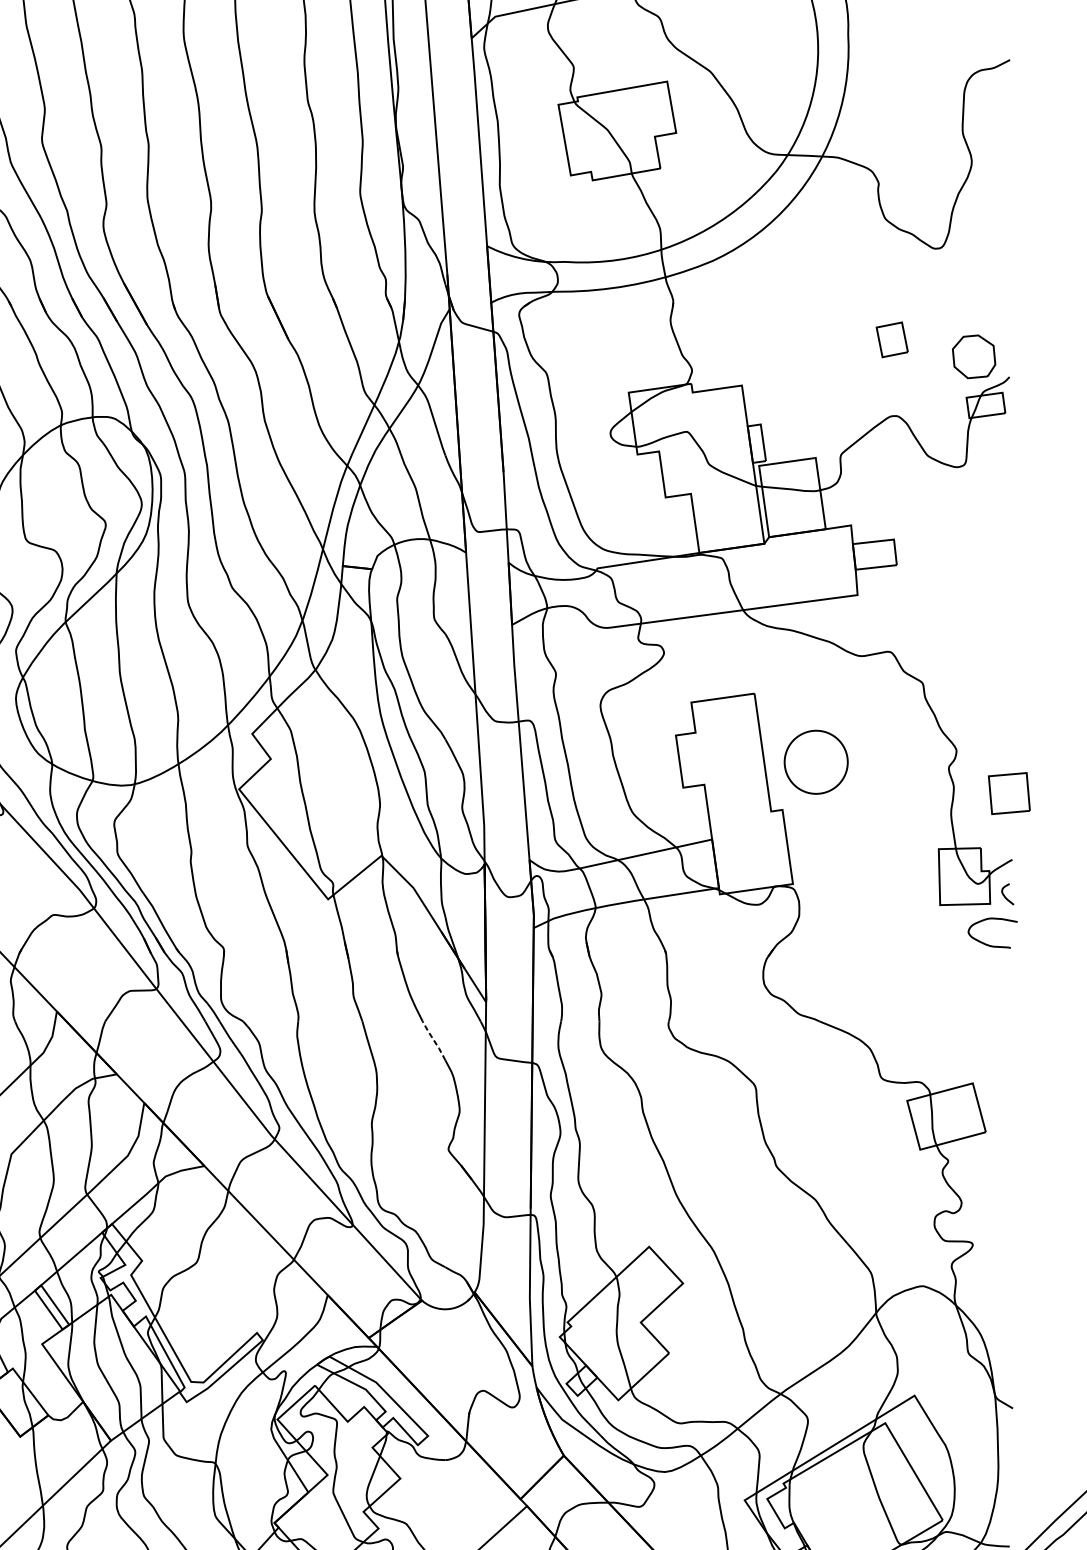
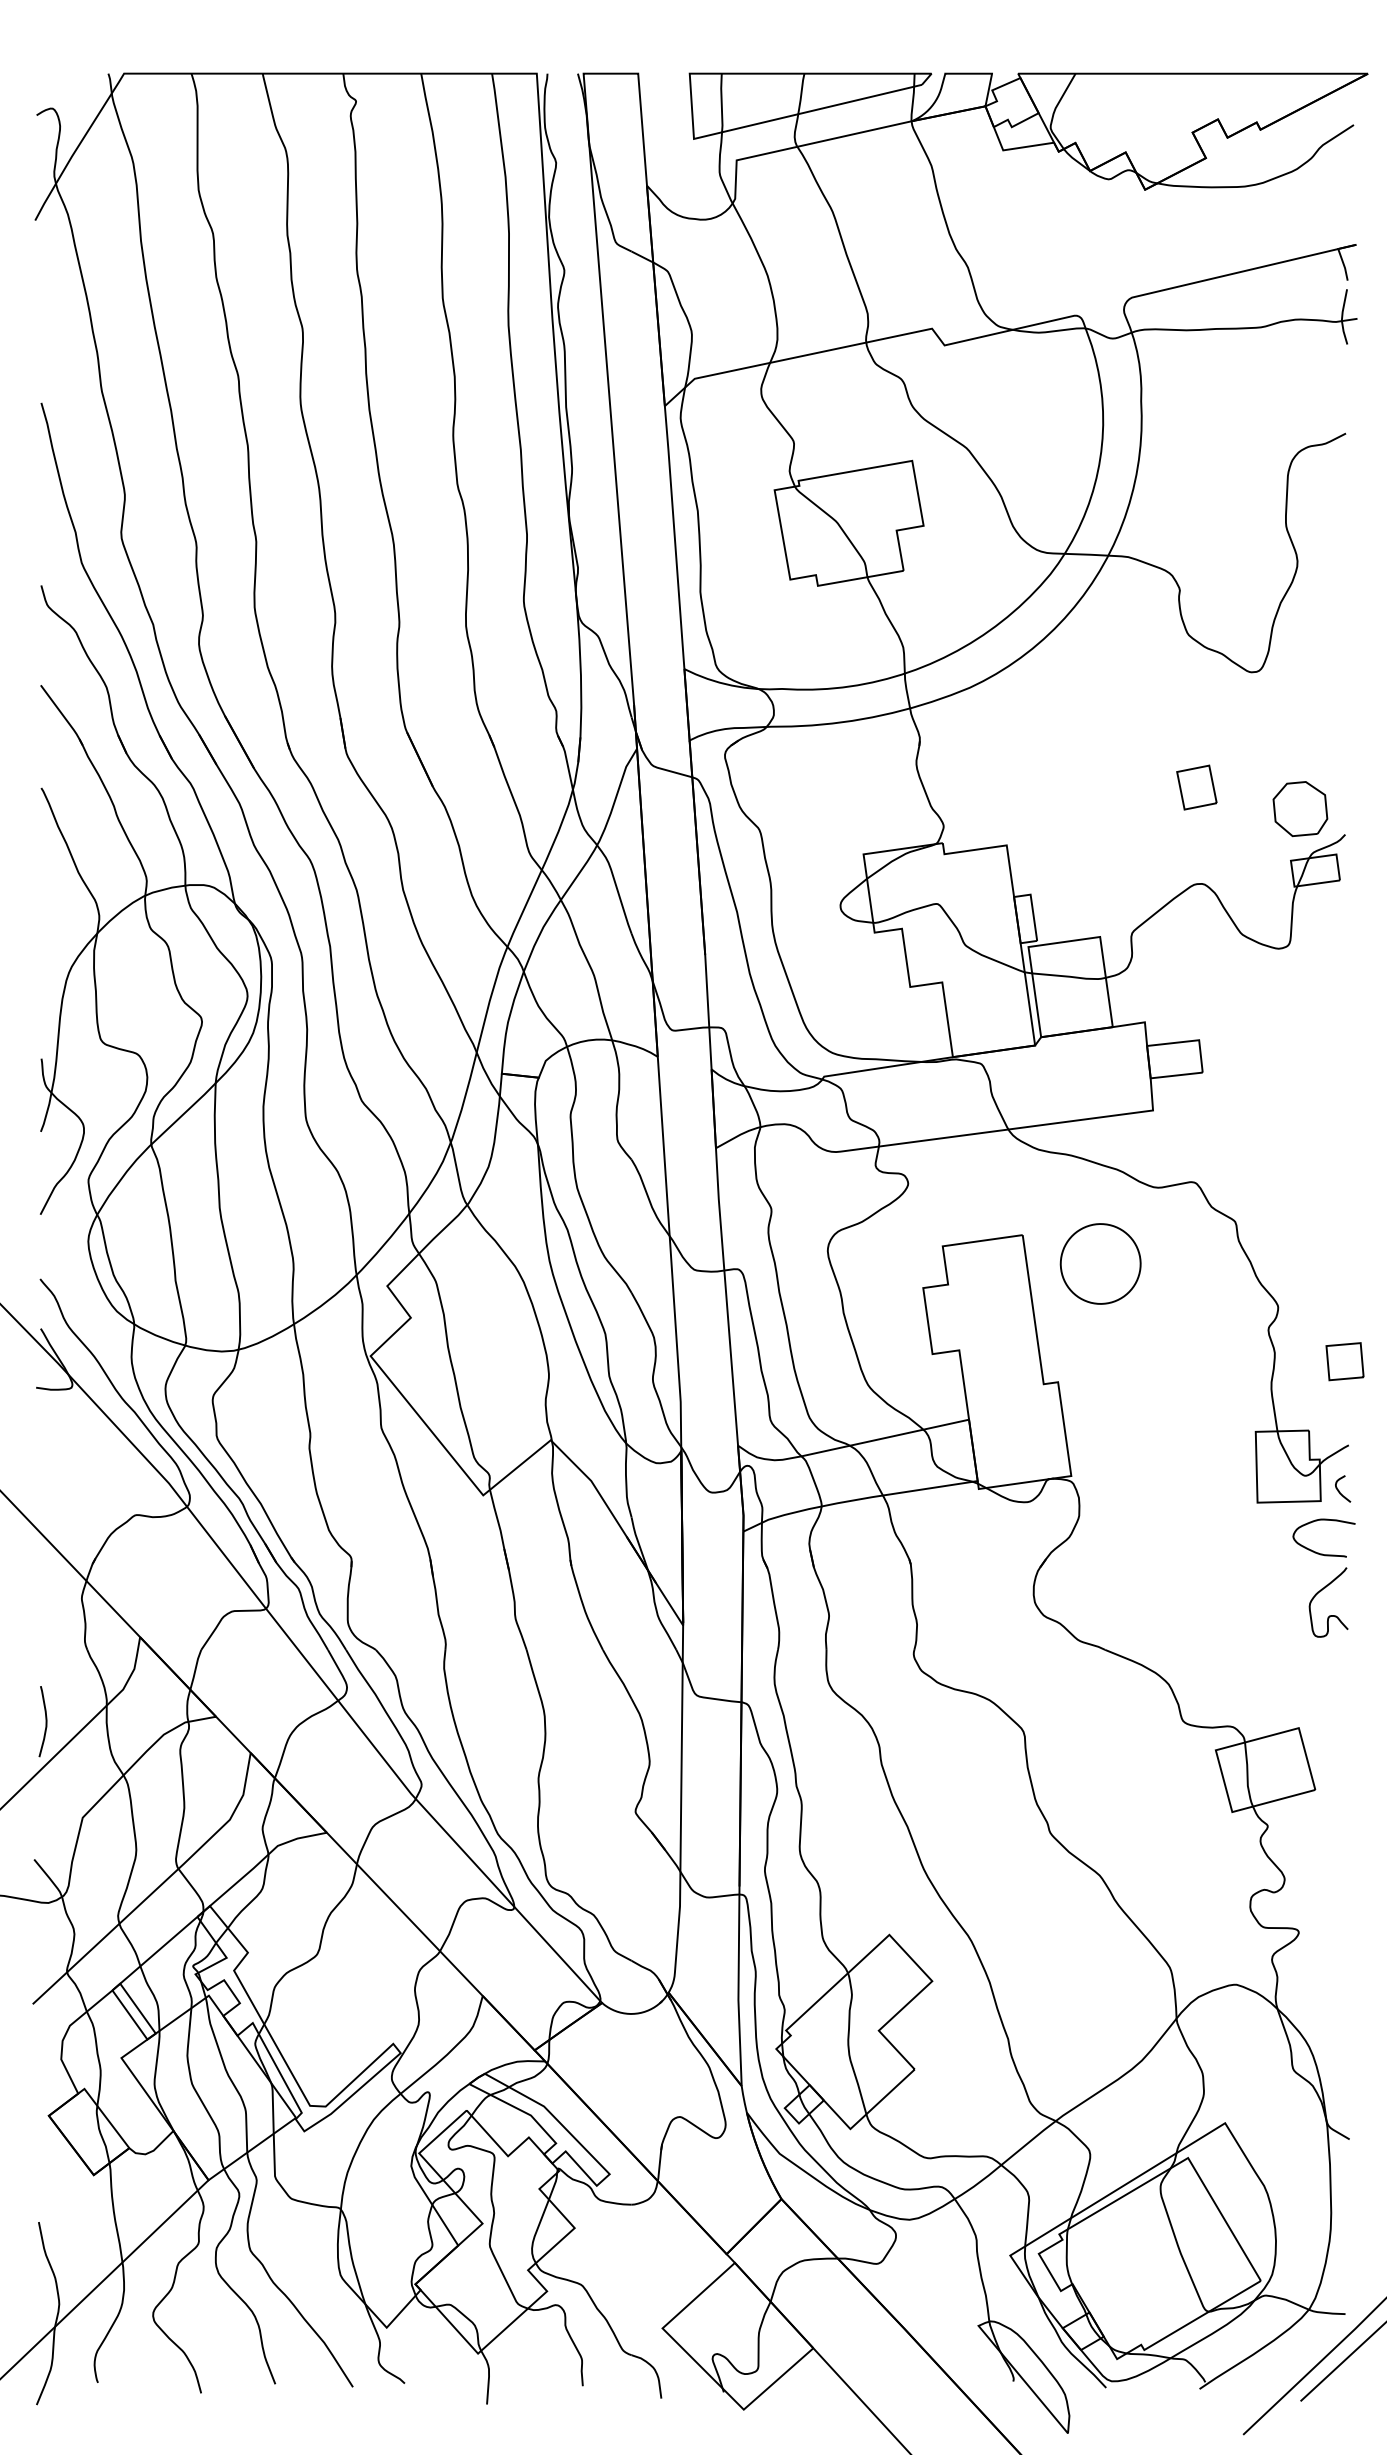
part: (816, 761) -> (1100, 1263), moved
part: (1008, 793) -> (1344, 1361), size x0.71
curve: (990, 975) -> (1321, 1591), added
line: (434, 1040) -> (617, 1673), dashed -> solid

